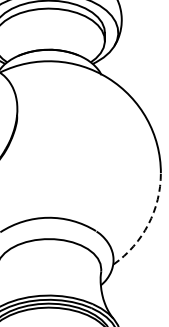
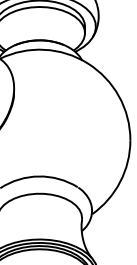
arc: (148, 224) -> (120, 181), dashed -> solid

